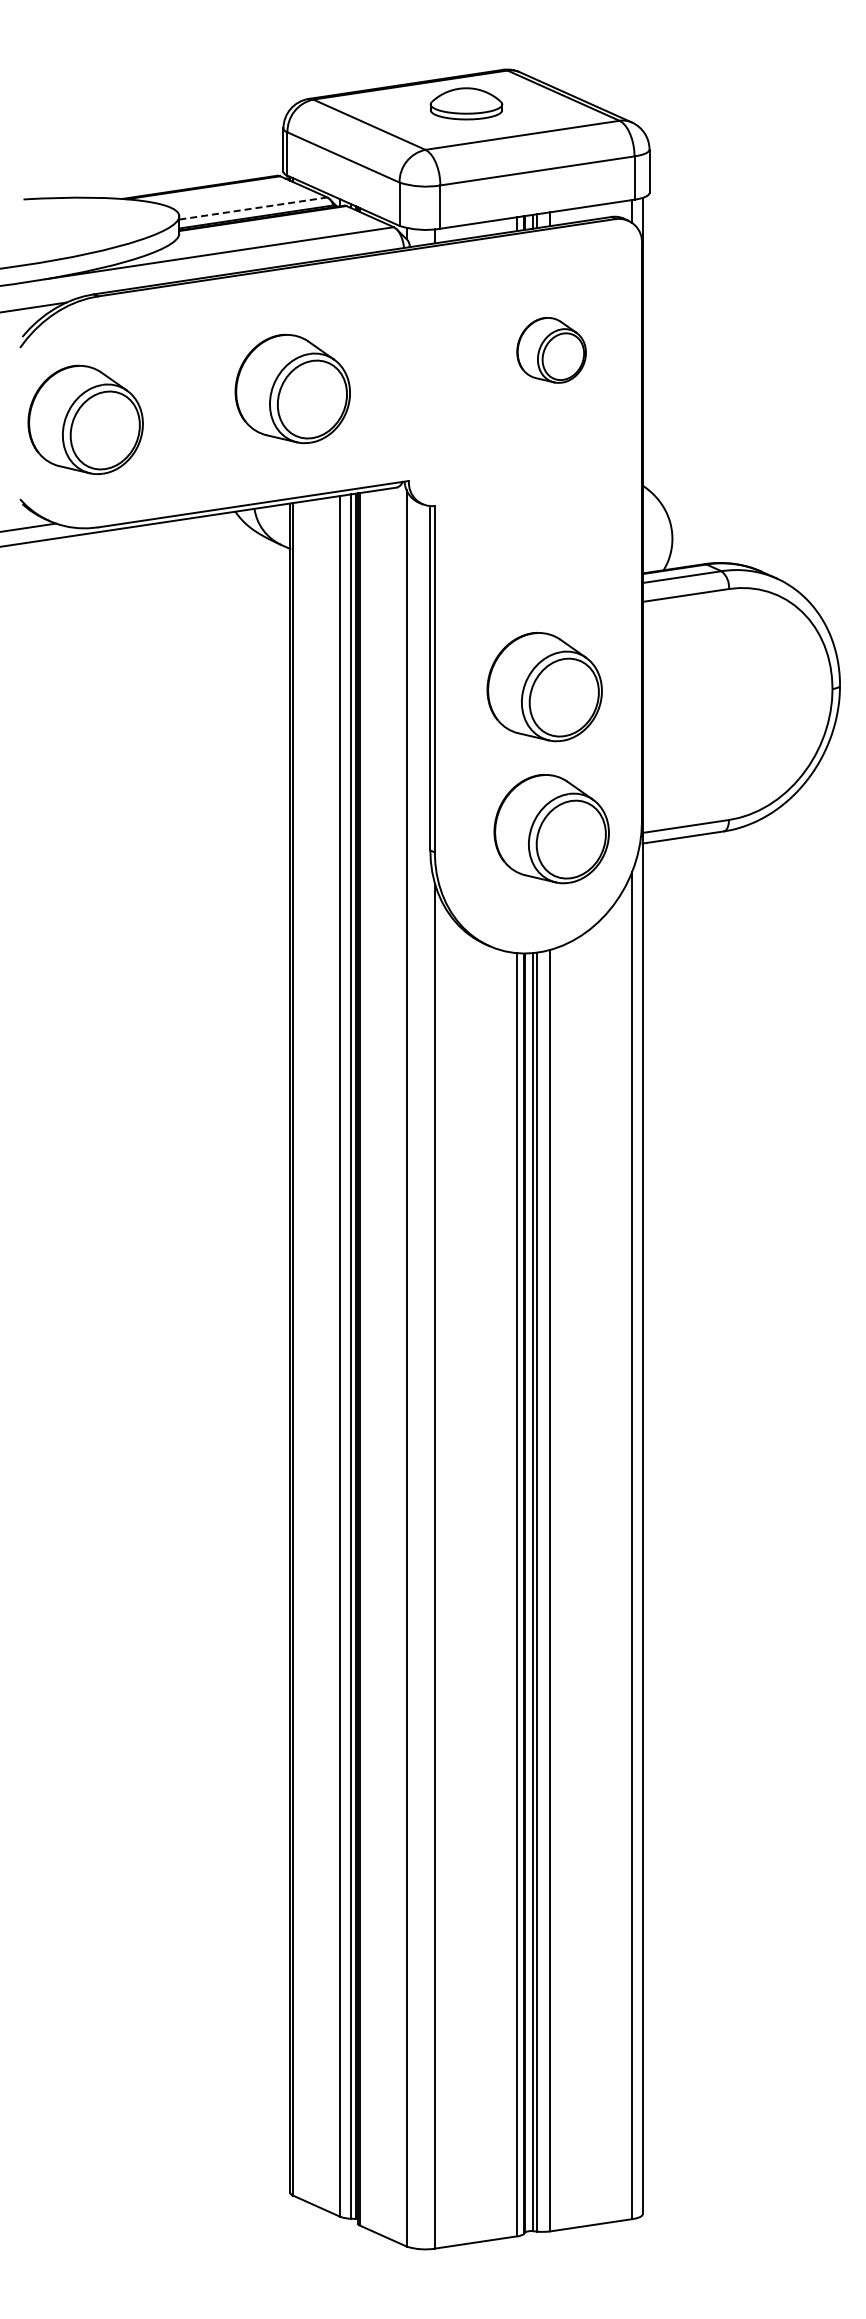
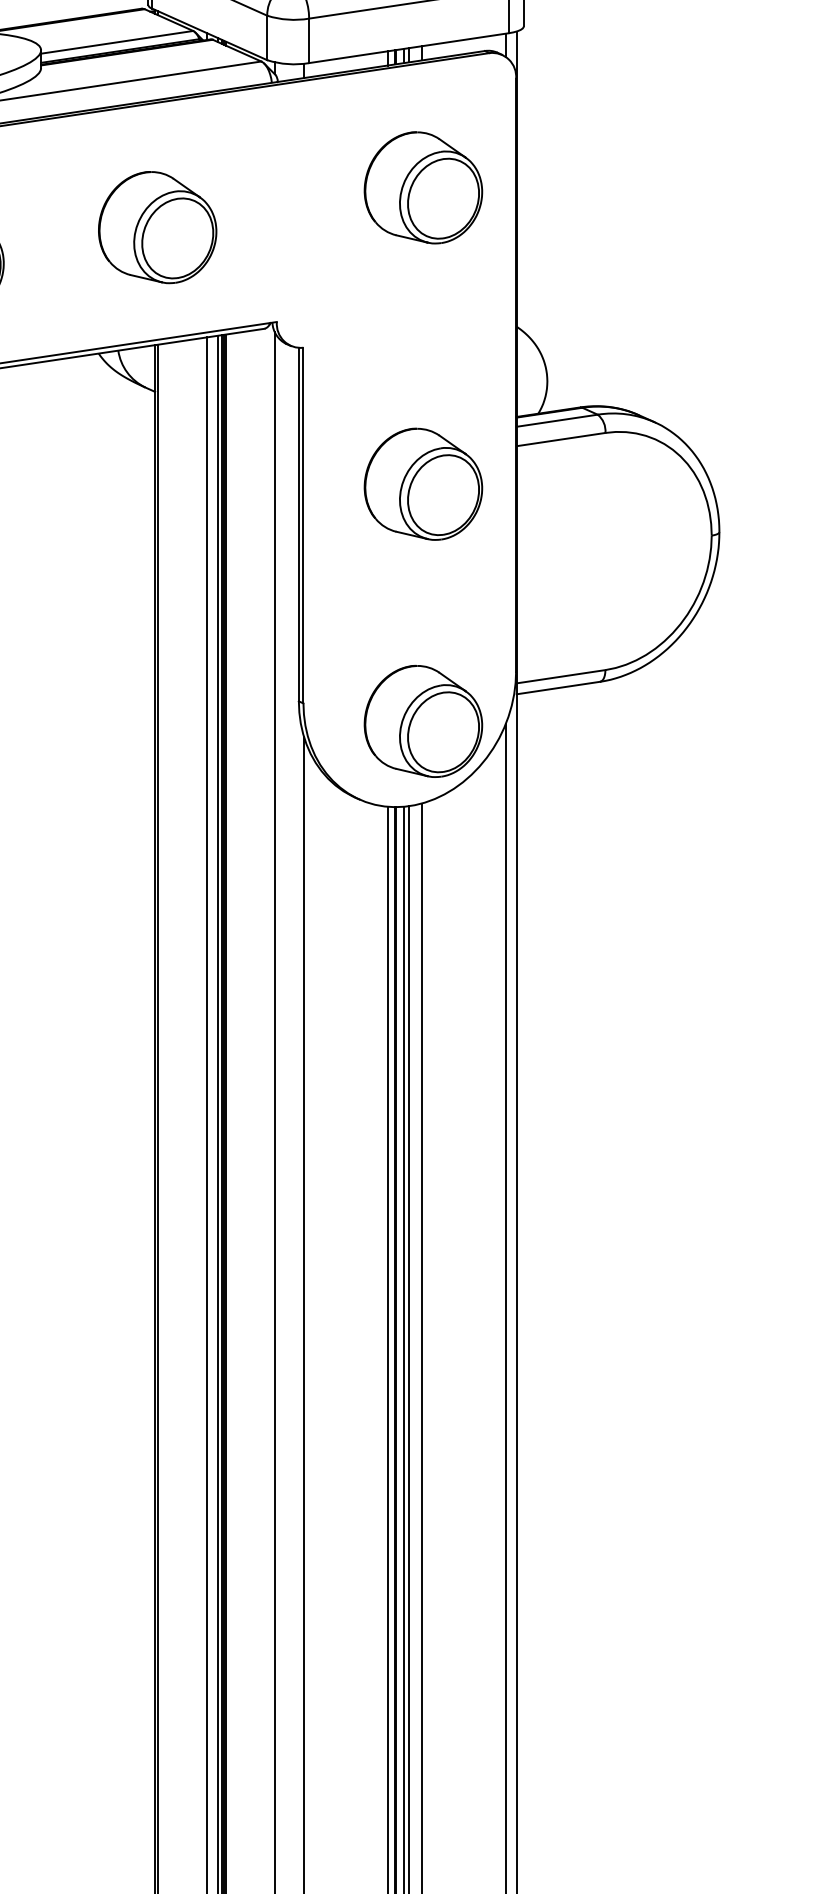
line: (253, 208) -> (117, 42), dashed -> solid
part: (551, 350) -> (423, 188), size x1.67
part: (544, 687) -> (423, 484), moved
part: (551, 829) -> (423, 721), moved

